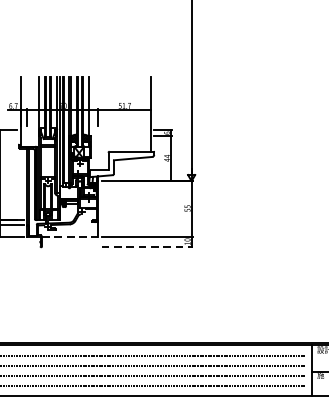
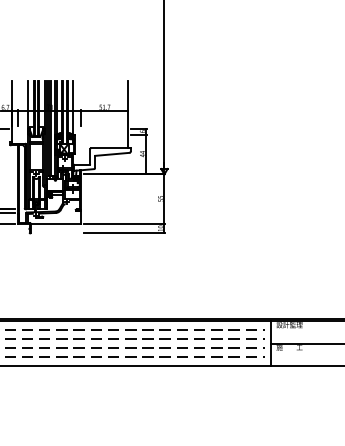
line: (70, 237) -> (56, 224), dashed -> solid
line: (146, 247) -> (124, 233), dashed -> solid

